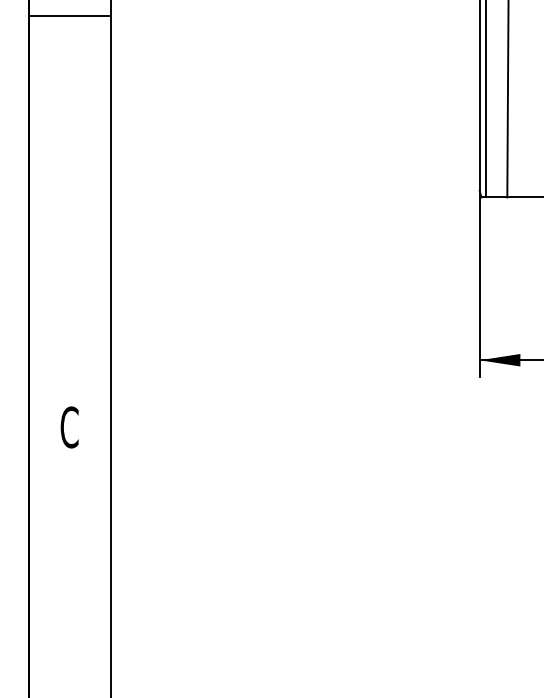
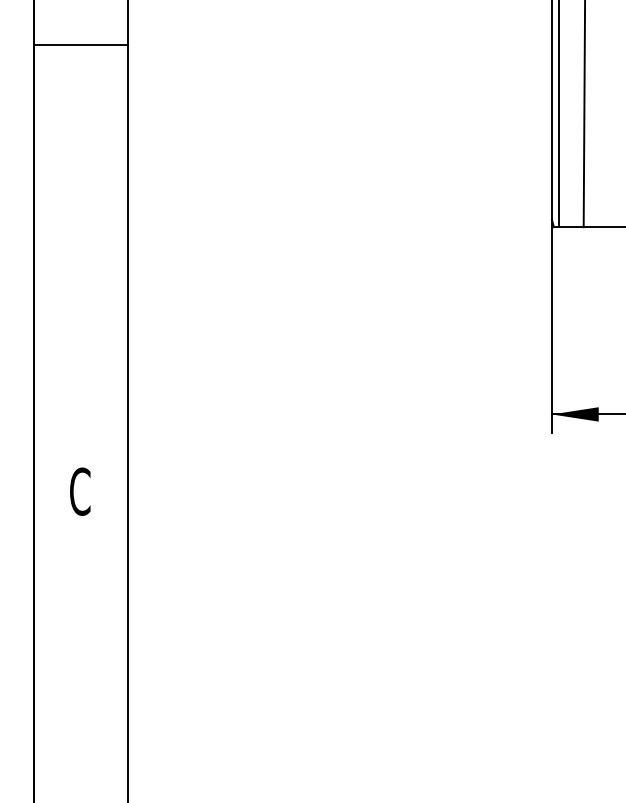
line: (69, 15) -> (80, 44), moved

